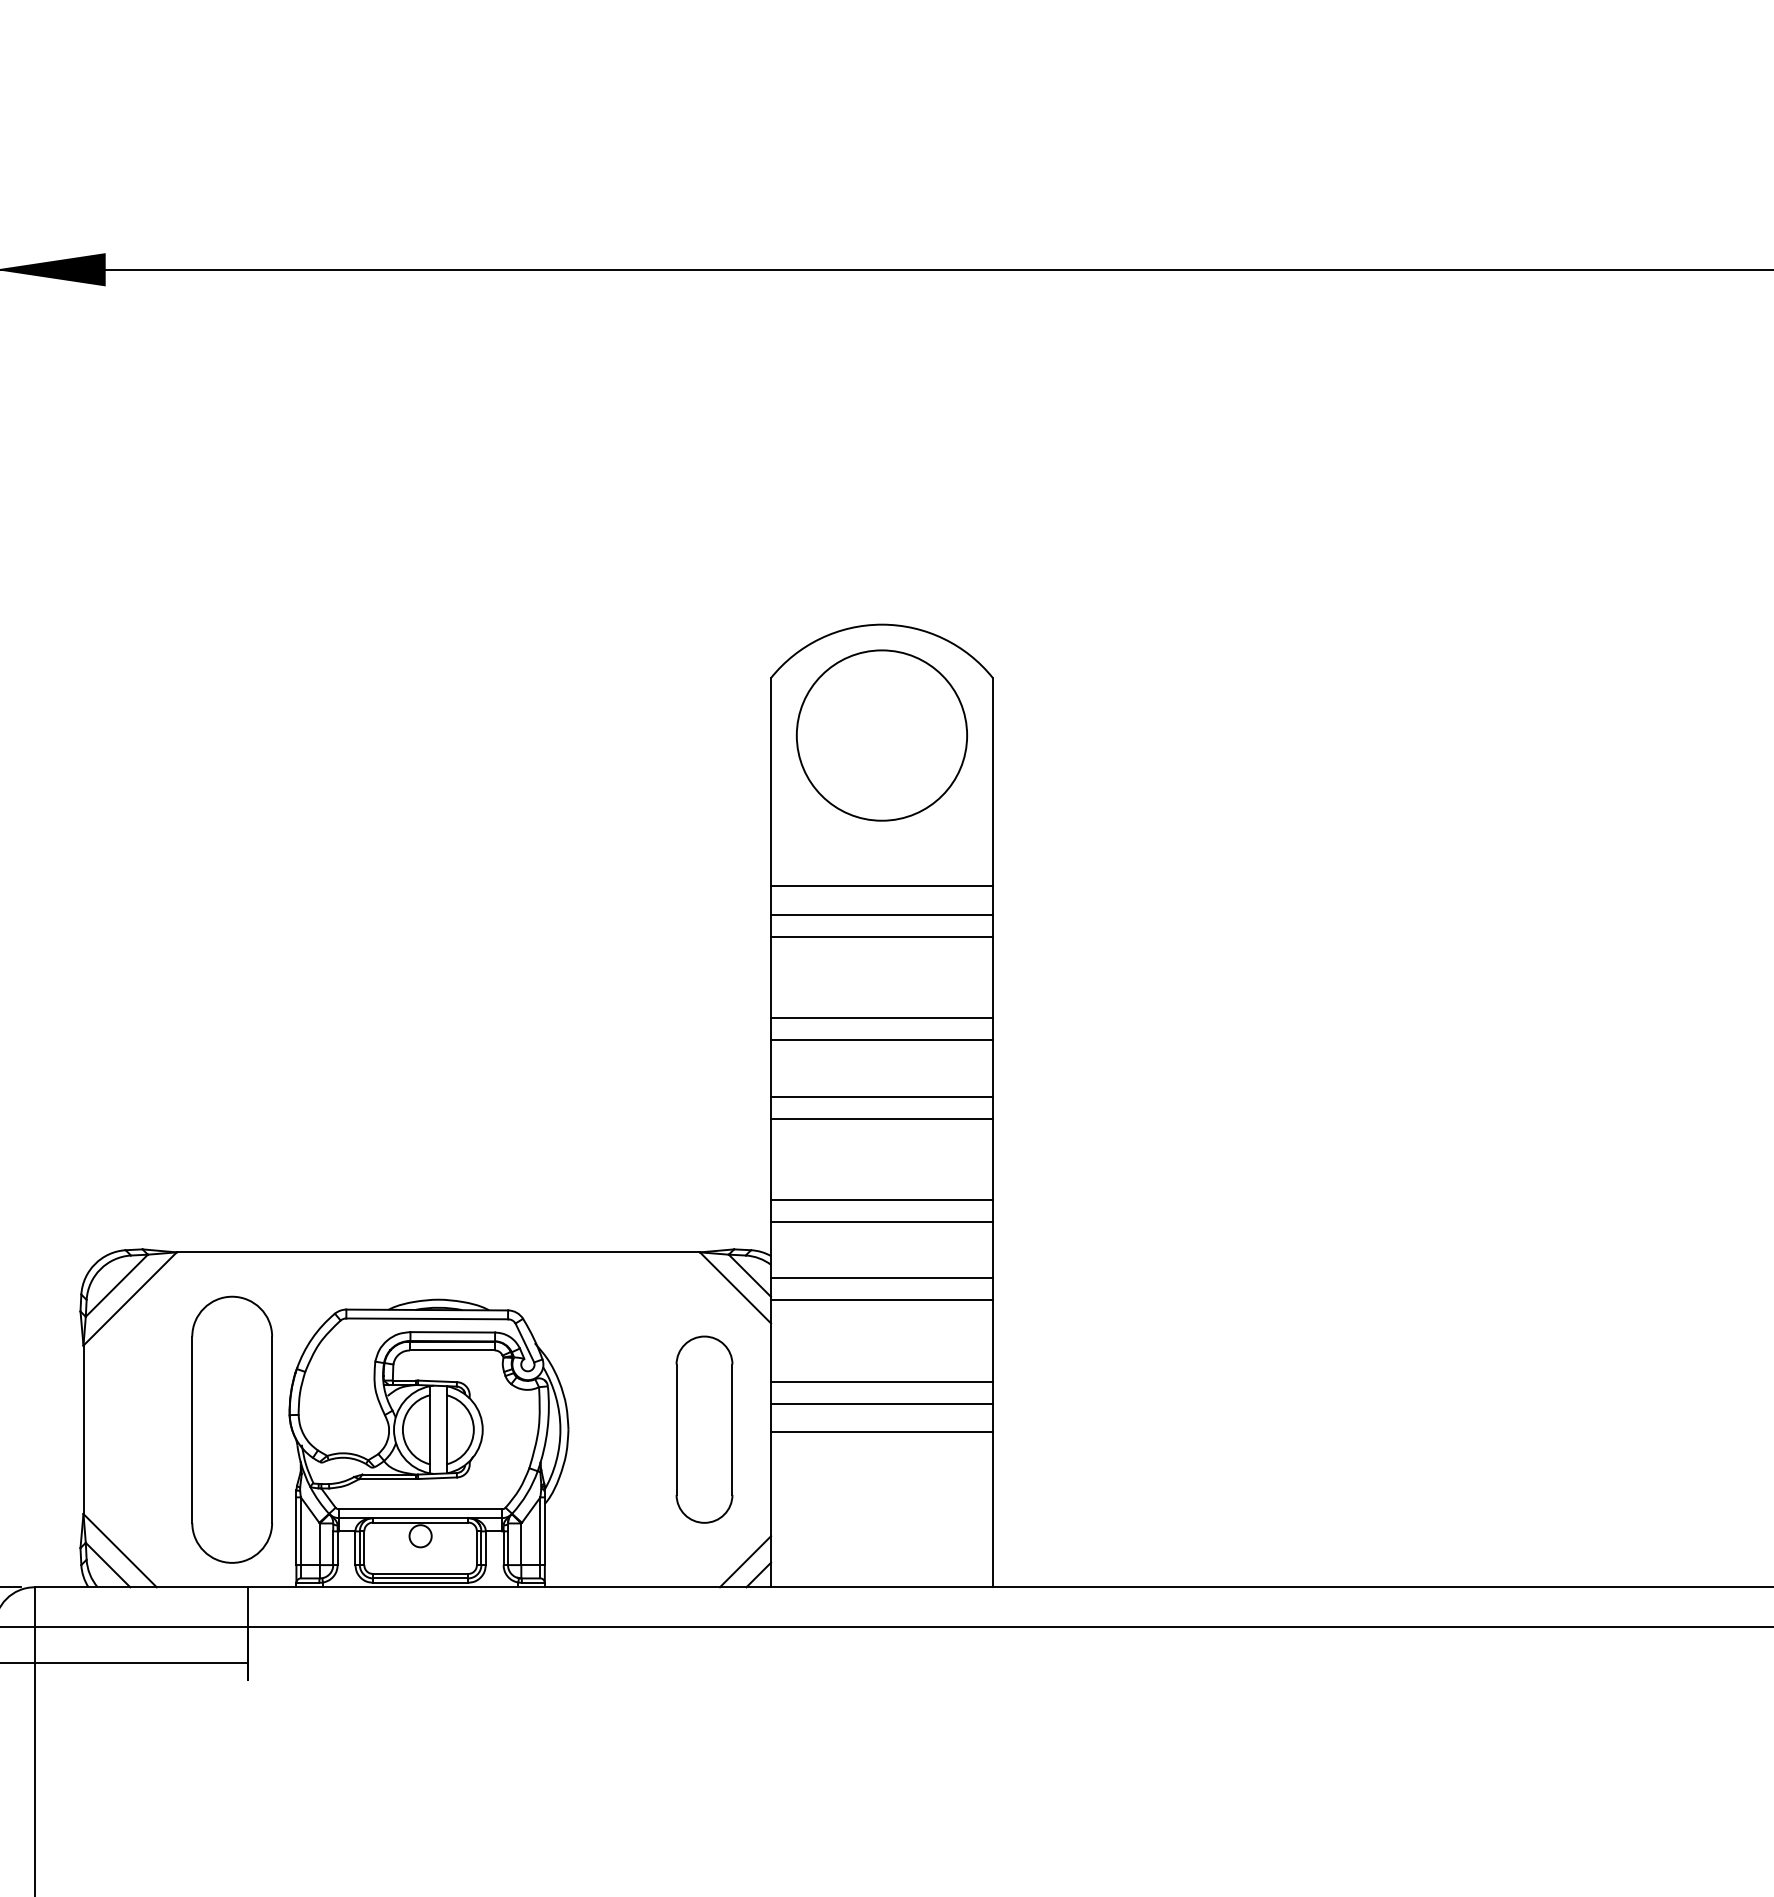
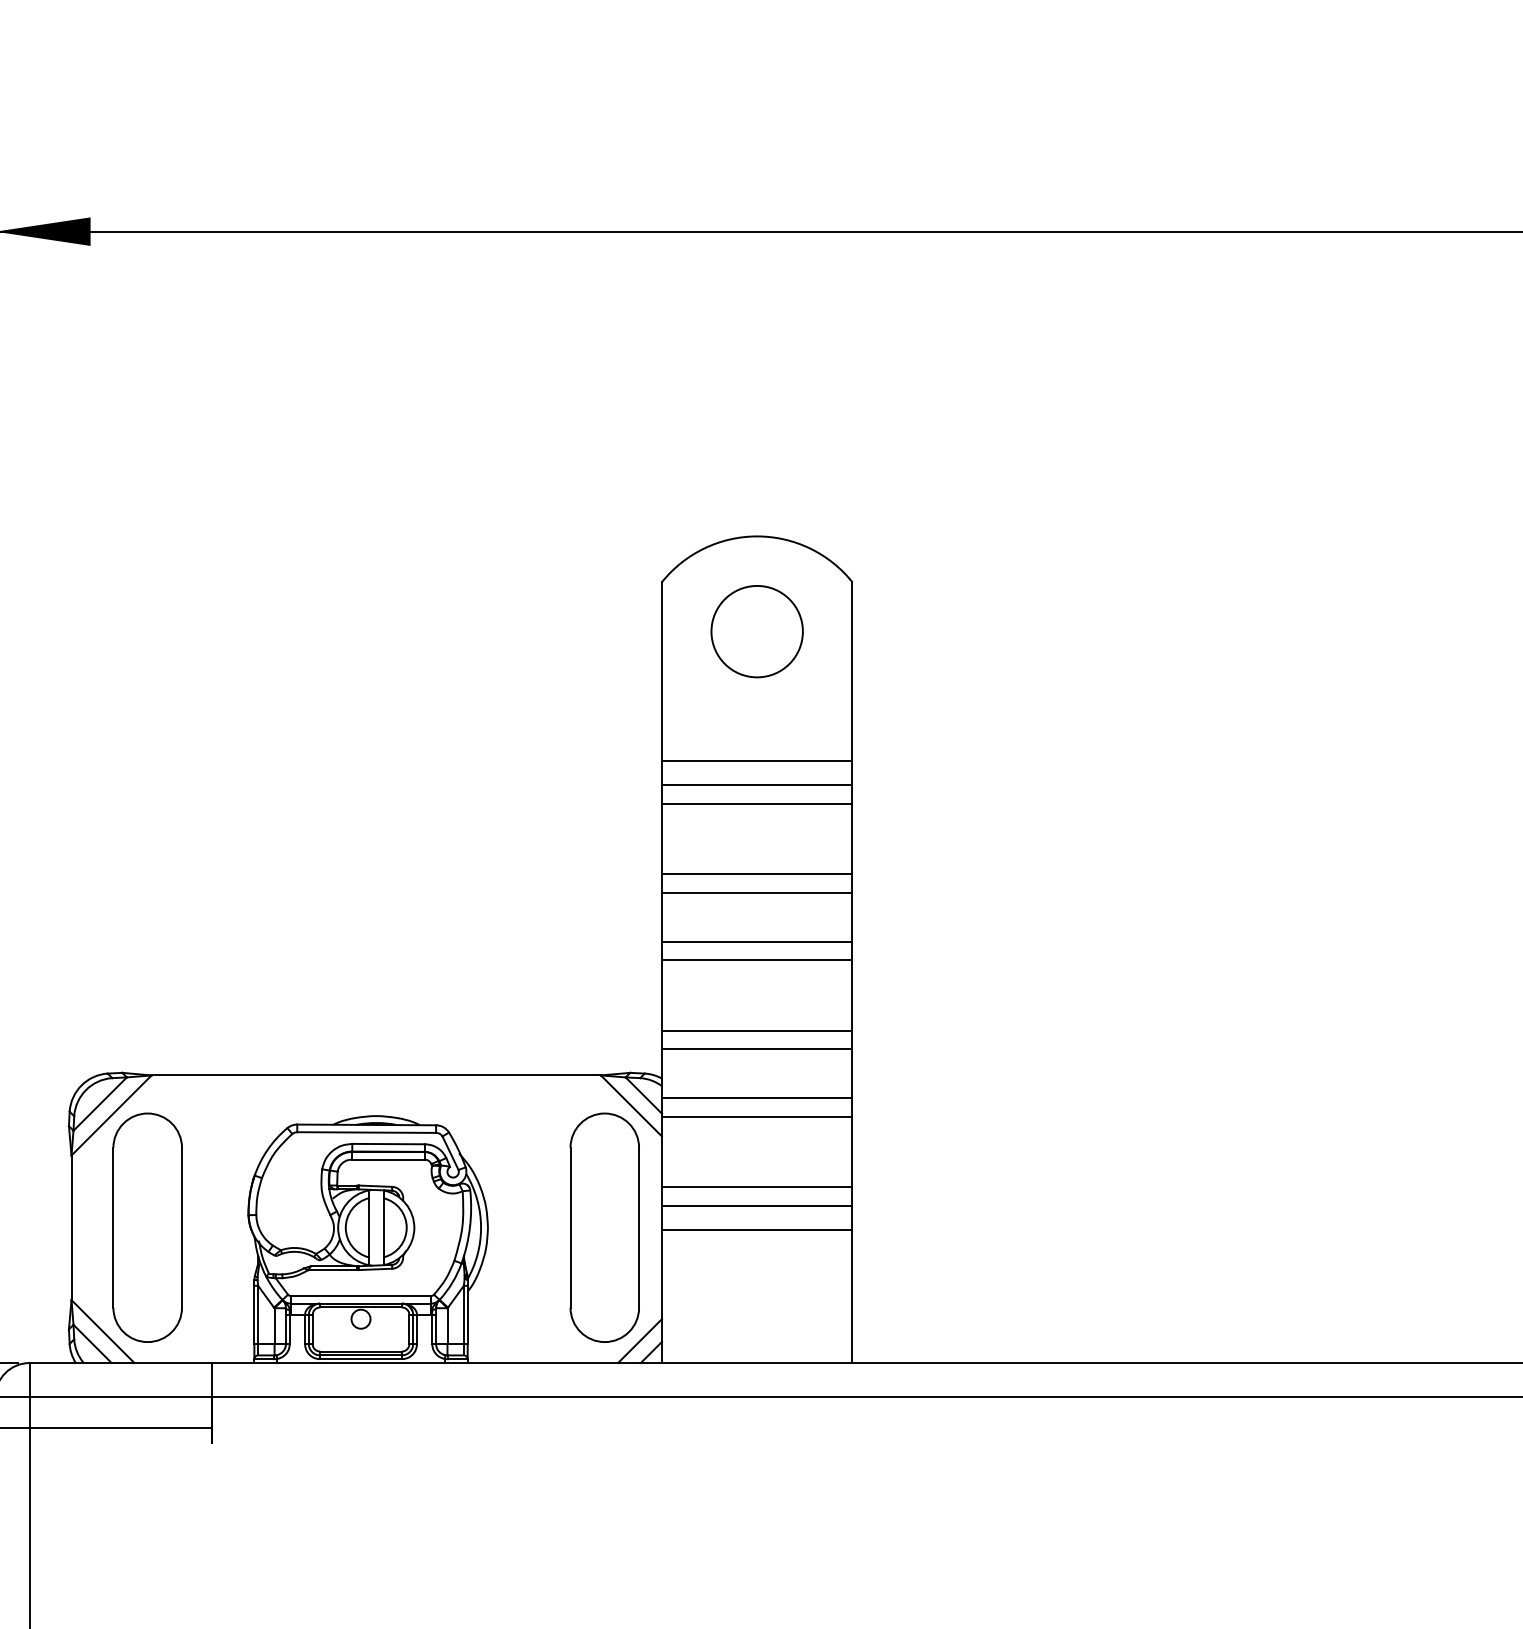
circle: (881, 735) -> (756, 631), size x0.62
part: (231, 1429) -> (147, 1227), moved
part: (704, 1429) -> (604, 1227), size x1.43

